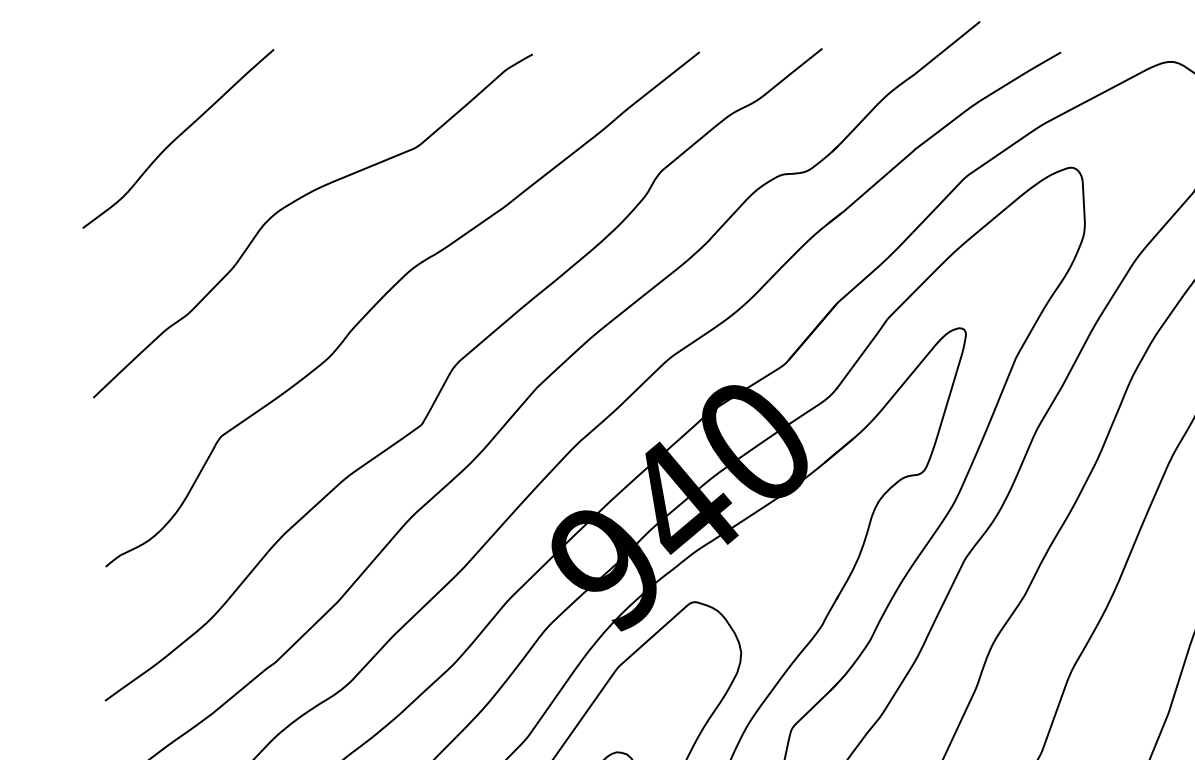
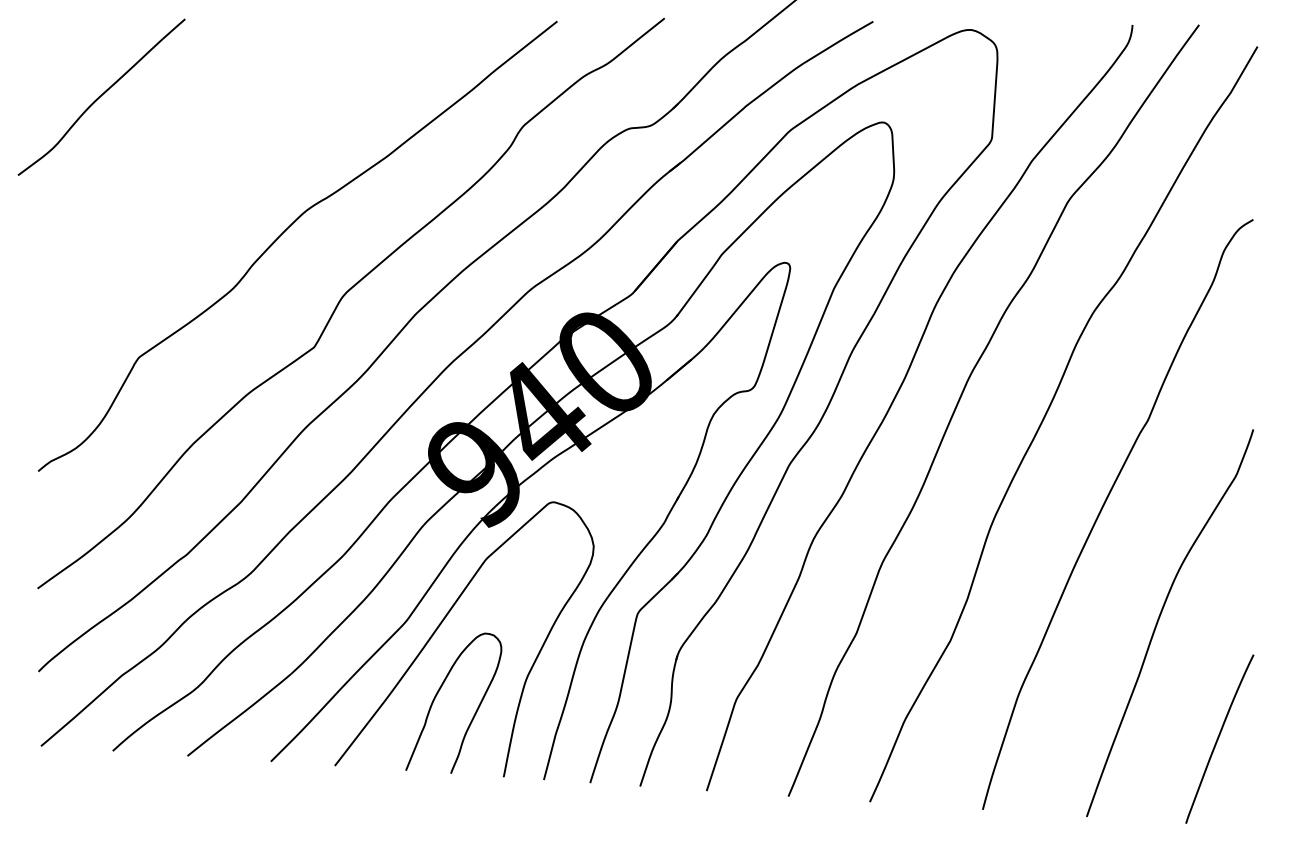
curve: (298, 200) -> (206, 151), removed

